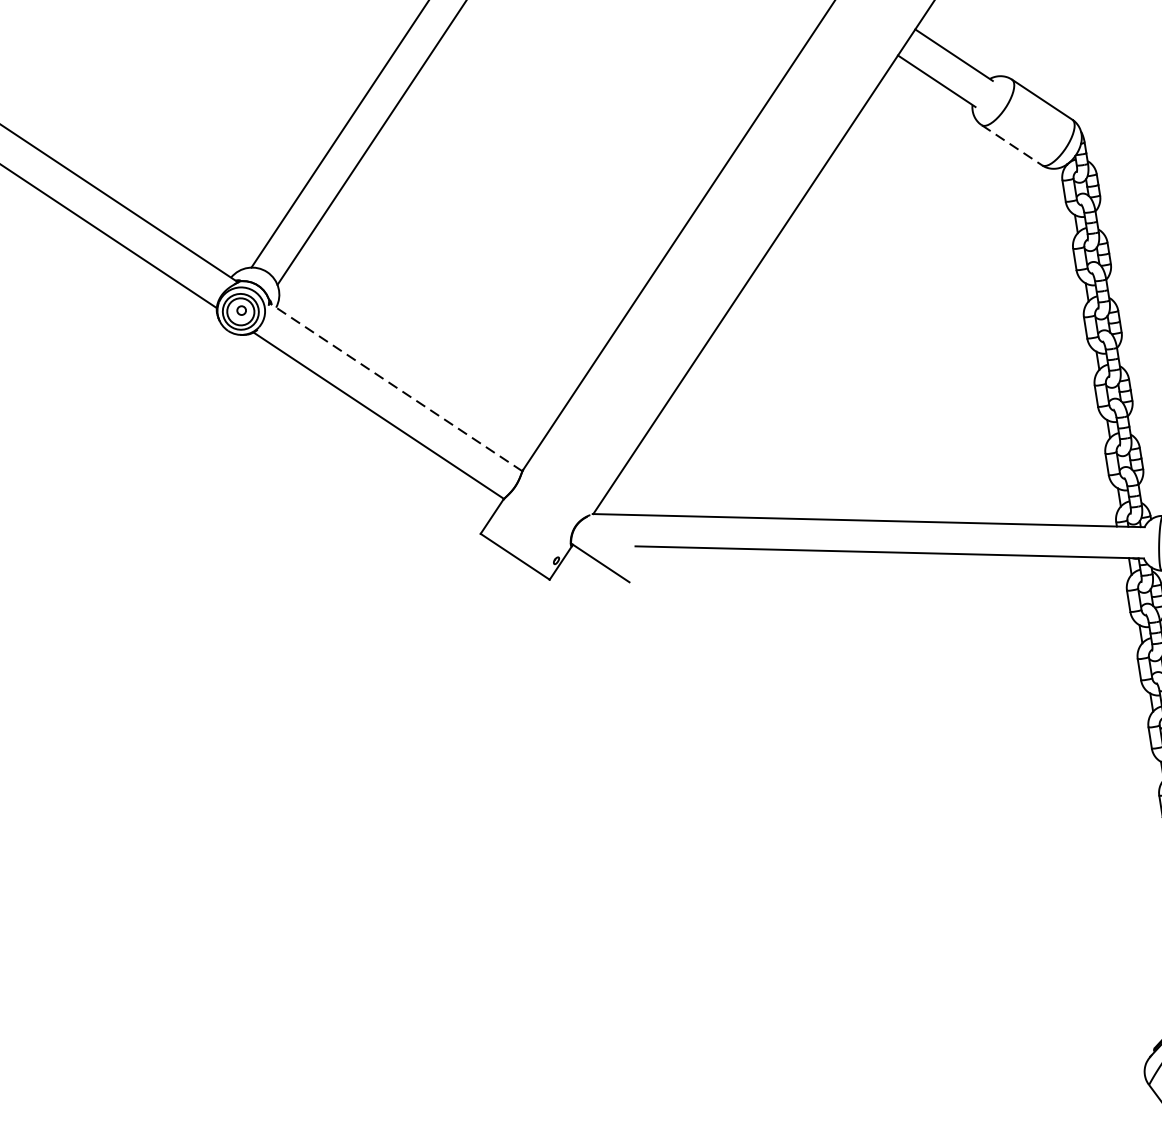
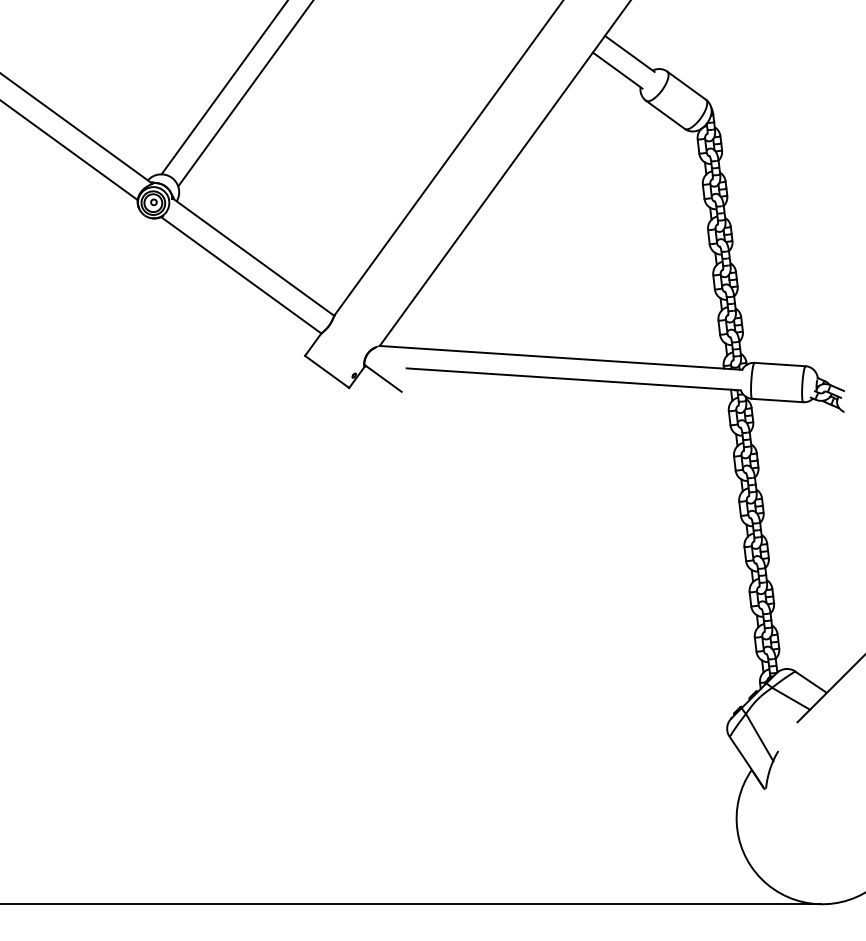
line: (1012, 144) -> (665, 114), dashed -> solid
line: (394, 386) -> (252, 256), dashed -> solid

